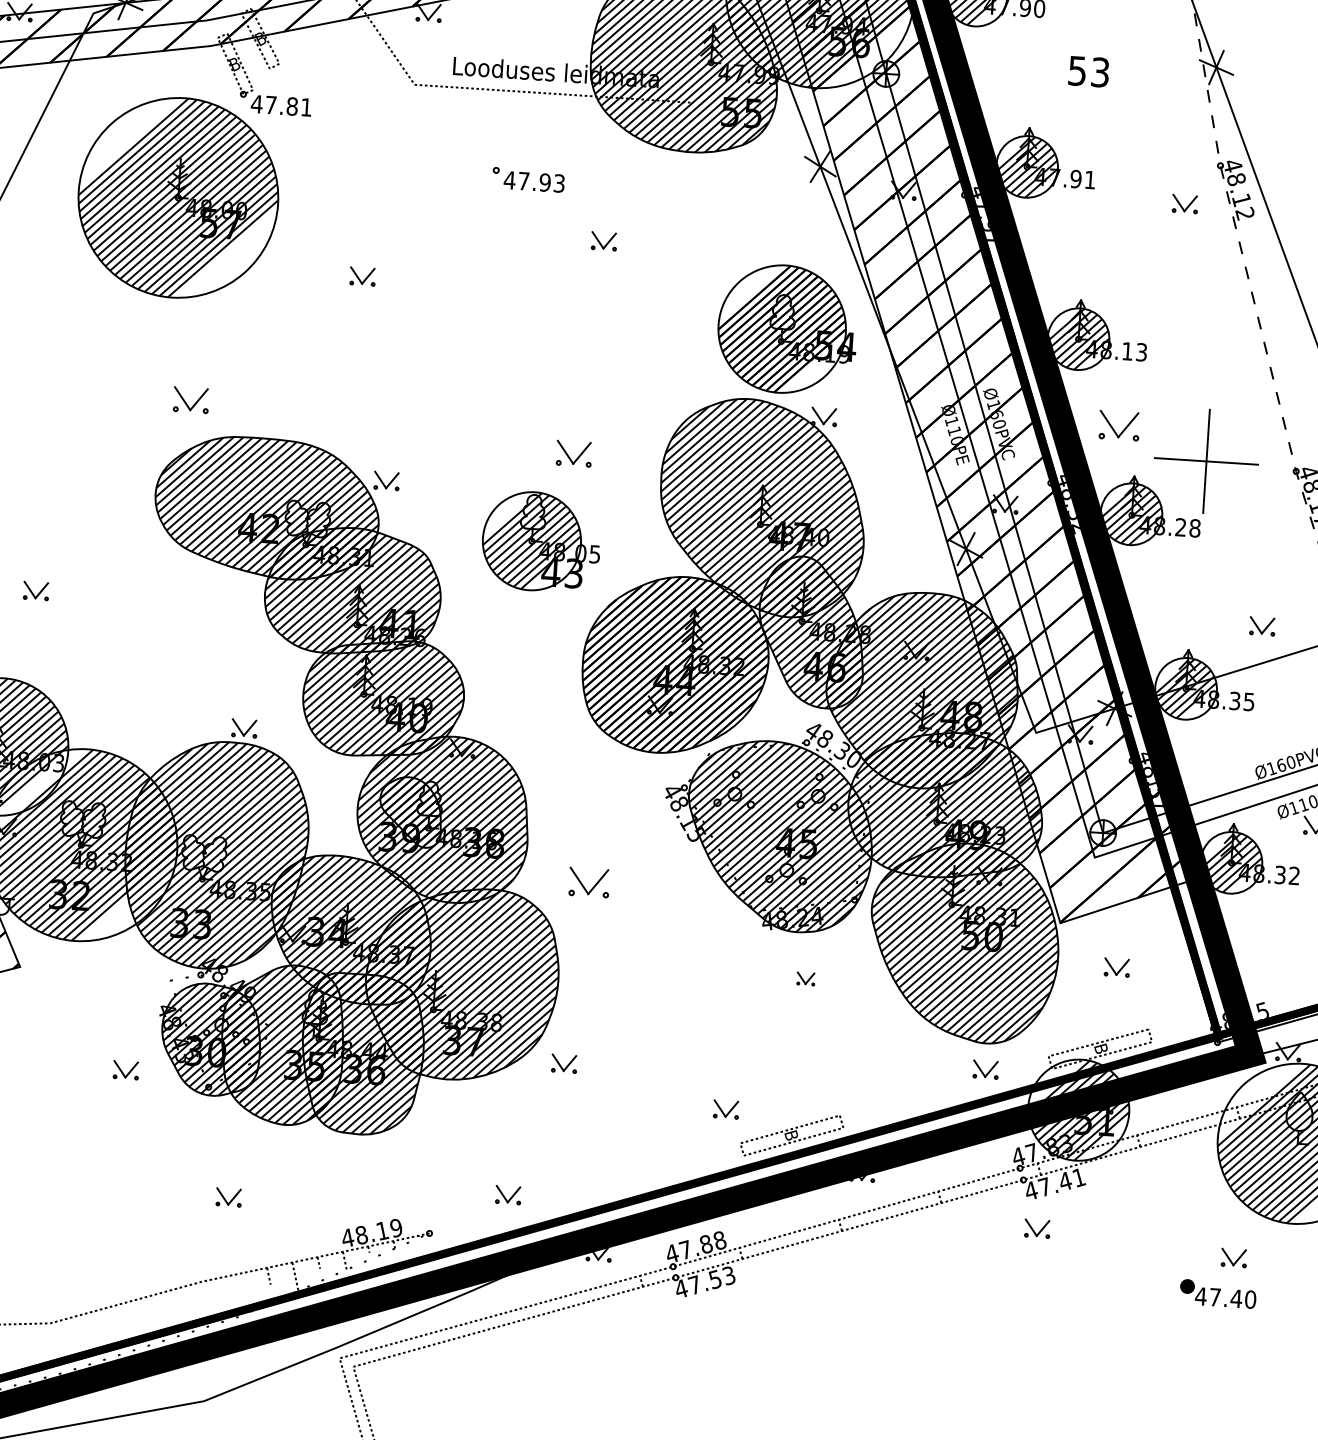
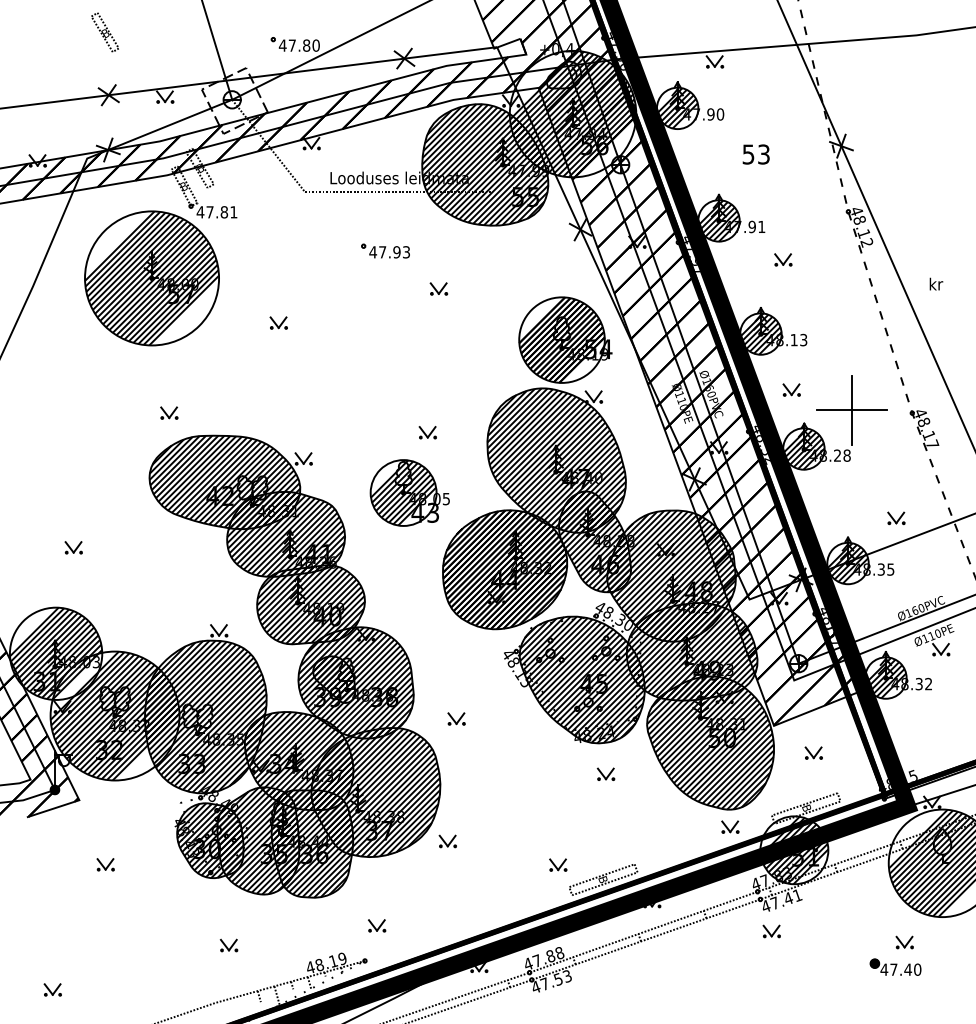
part: (1185, 203) -> (783, 259), moved
part: (191, 398) -> (169, 412), size x0.71
part: (1118, 424) -> (791, 389), size x0.62
part: (573, 453) -> (427, 432), size x0.71
part: (588, 881) -> (456, 718), size x0.62
part: (805, 977) -> (605, 773), size x1.43
part: (125, 1069) -> (105, 864), moved
part: (508, 1194) -> (377, 925), moved

